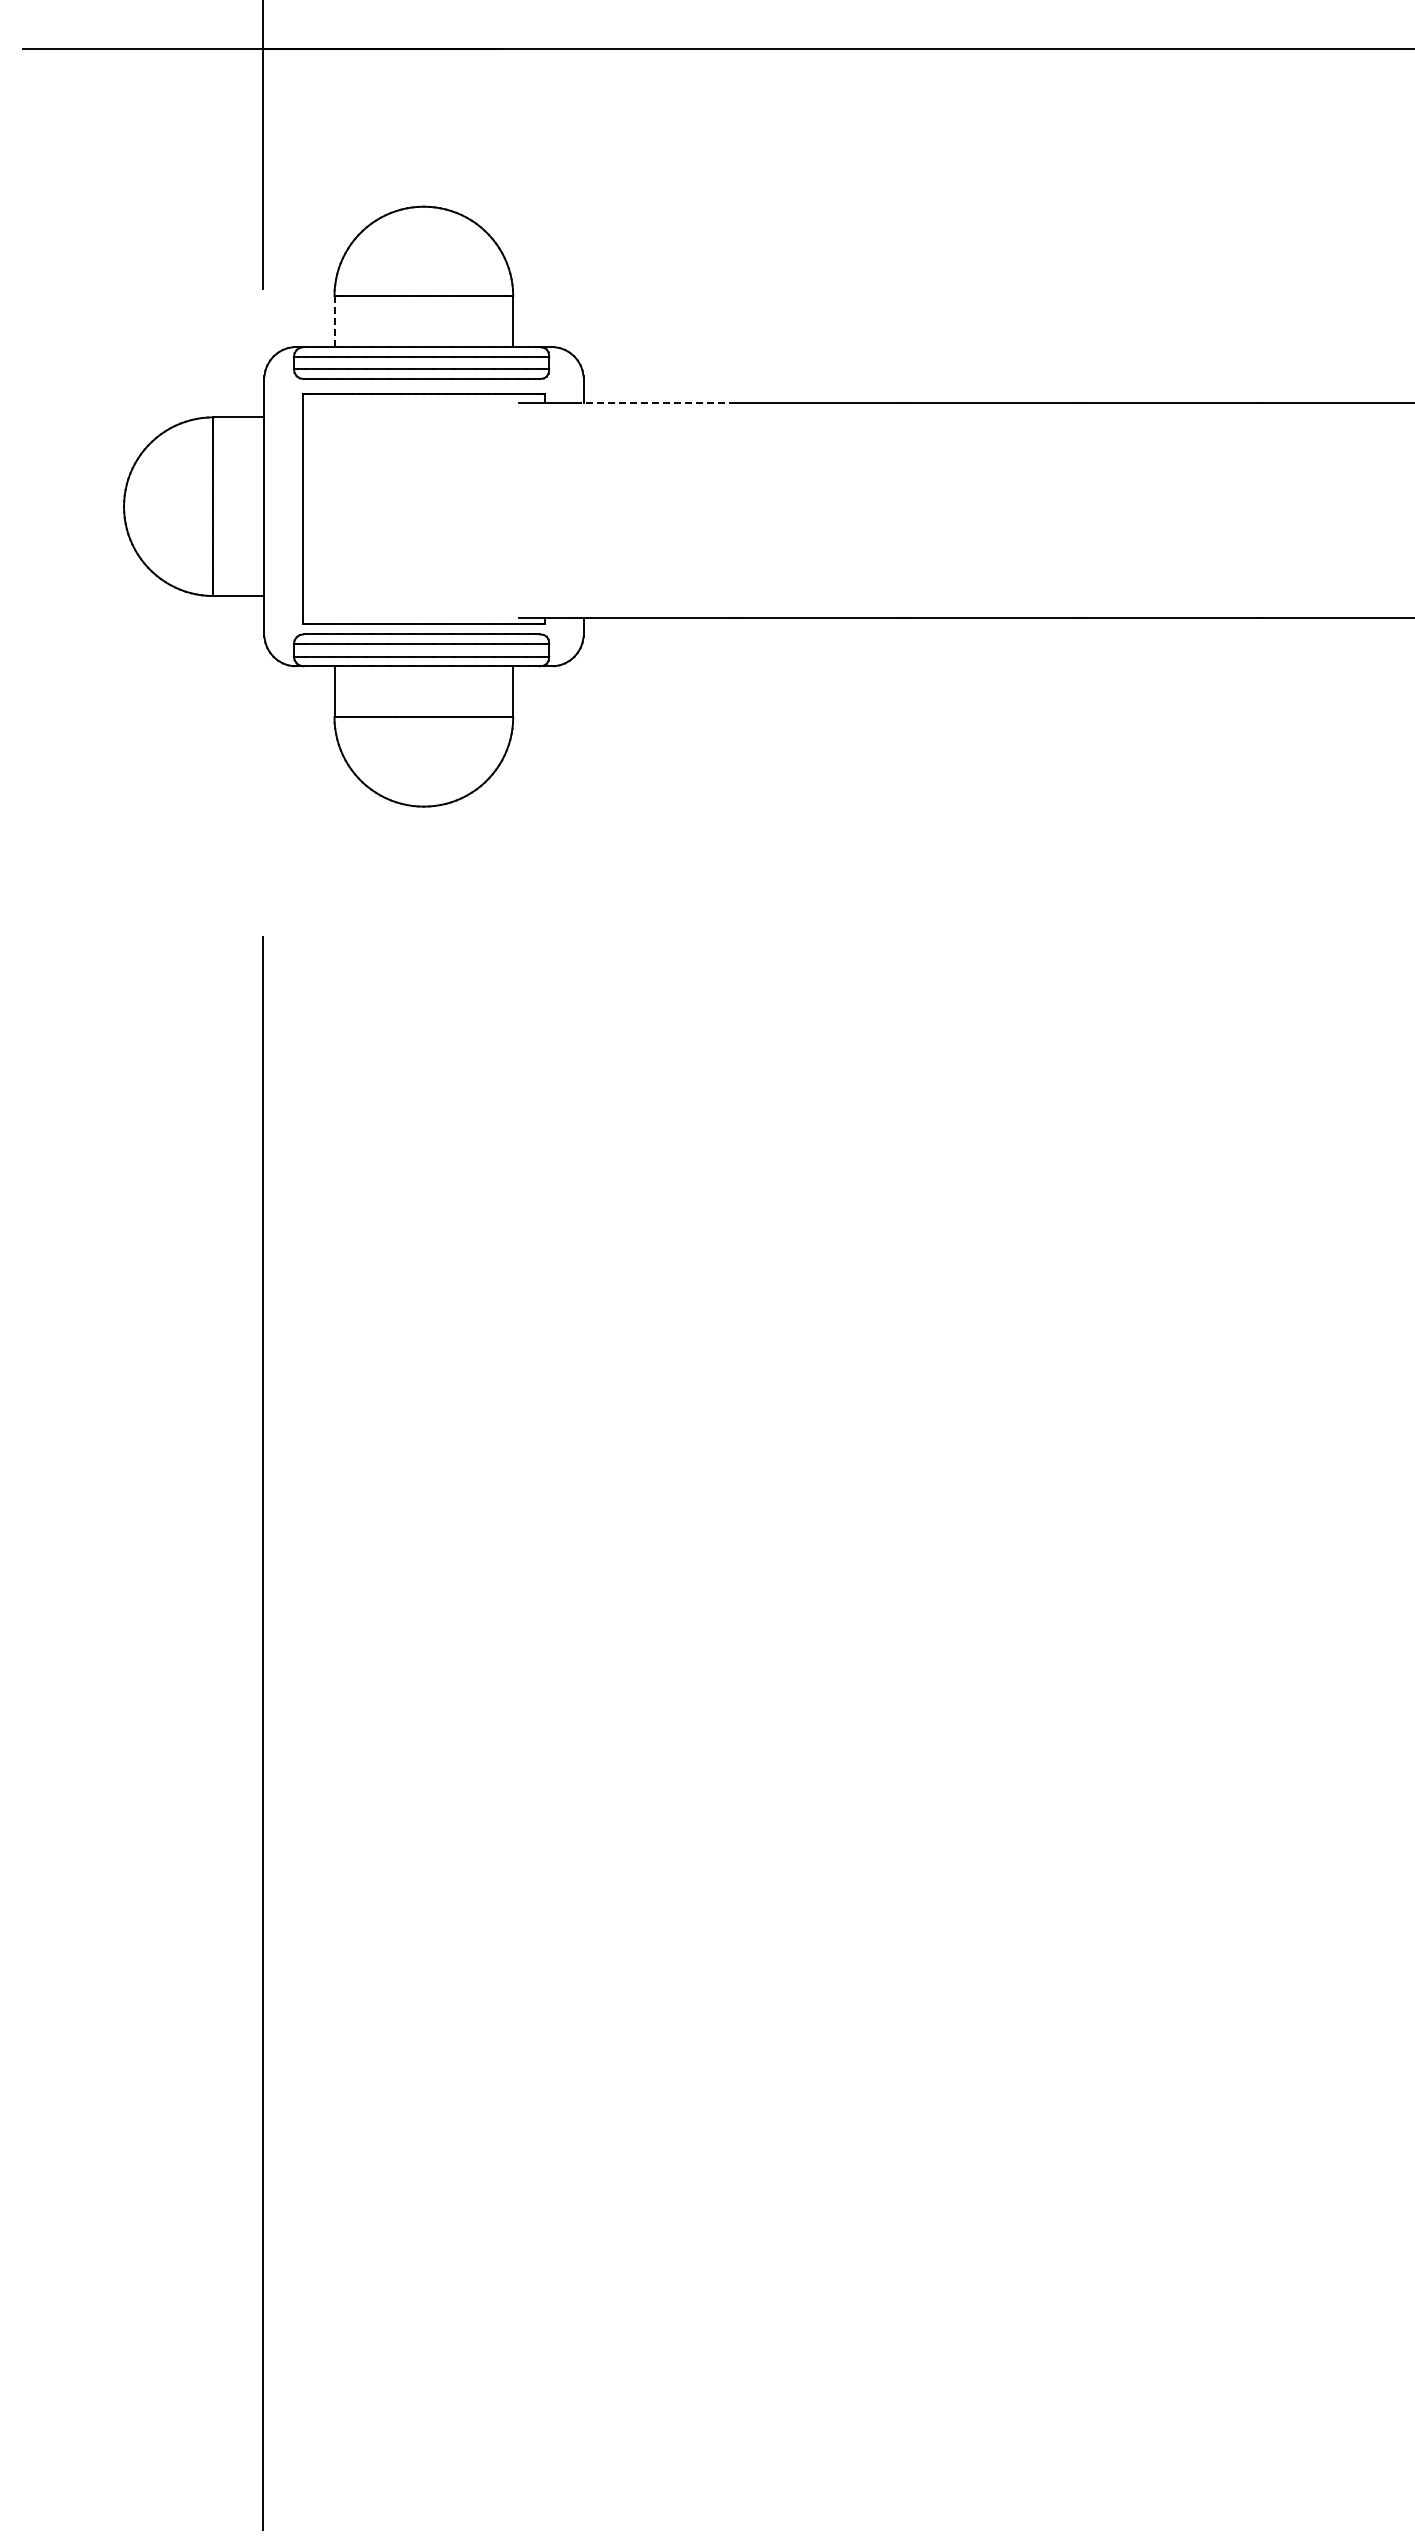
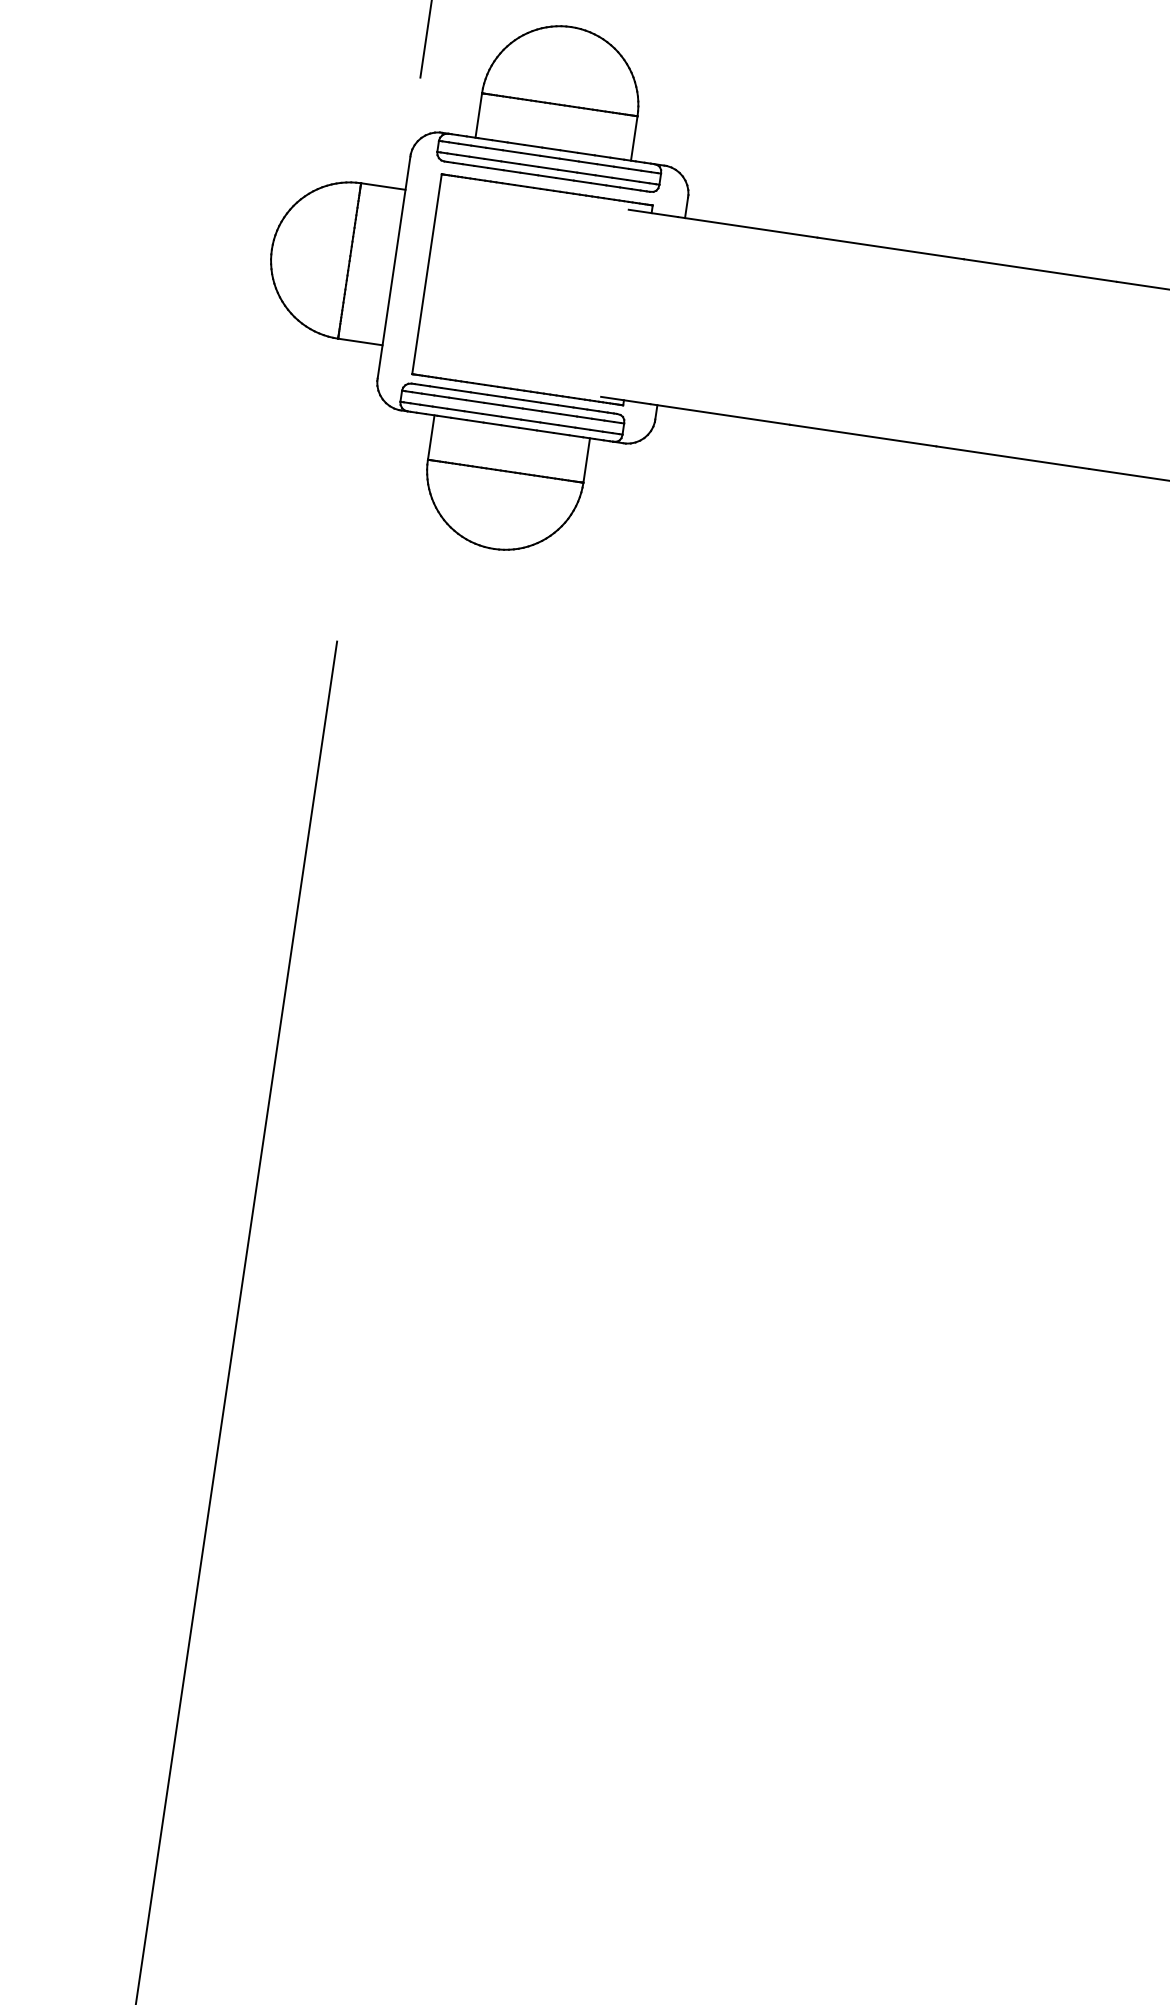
line: (334, 321) -> (478, 115), dashed -> solid
line: (655, 402) -> (747, 227), dashed -> solid

